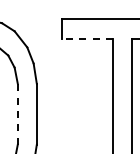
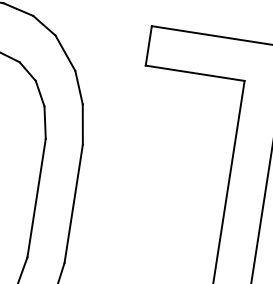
line: (87, 39) -> (195, 73), dashed -> solid
line: (17, 113) -> (36, 196), dashed -> solid

